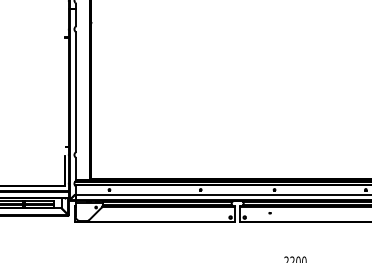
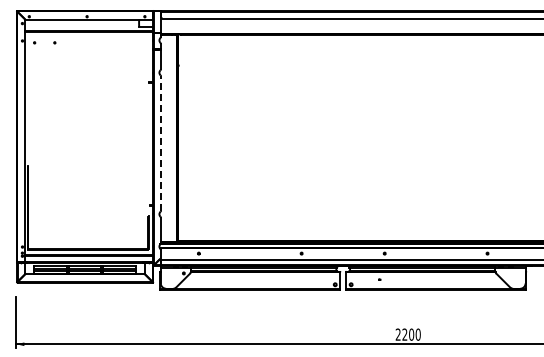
line: (75, 92) -> (160, 143), solid -> dashed

